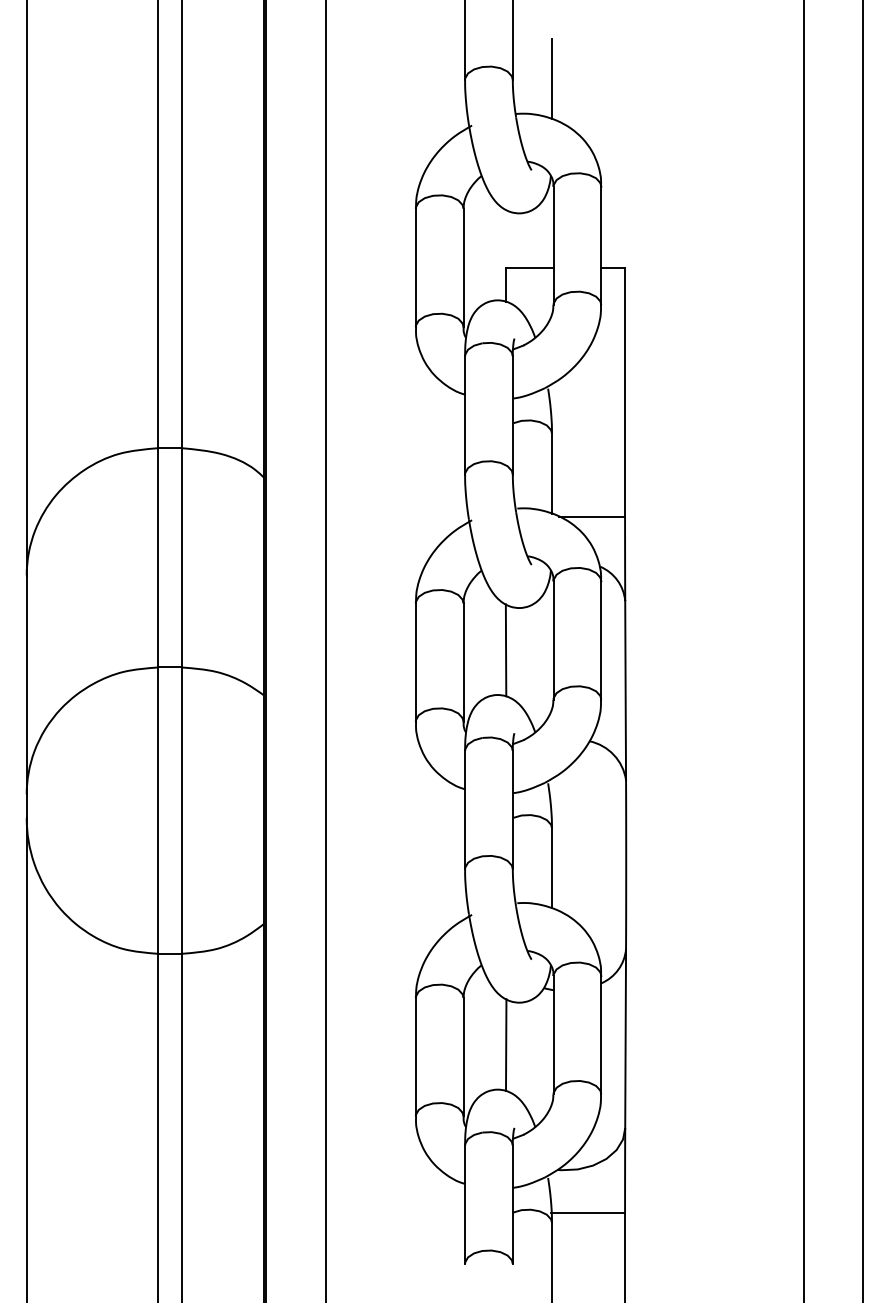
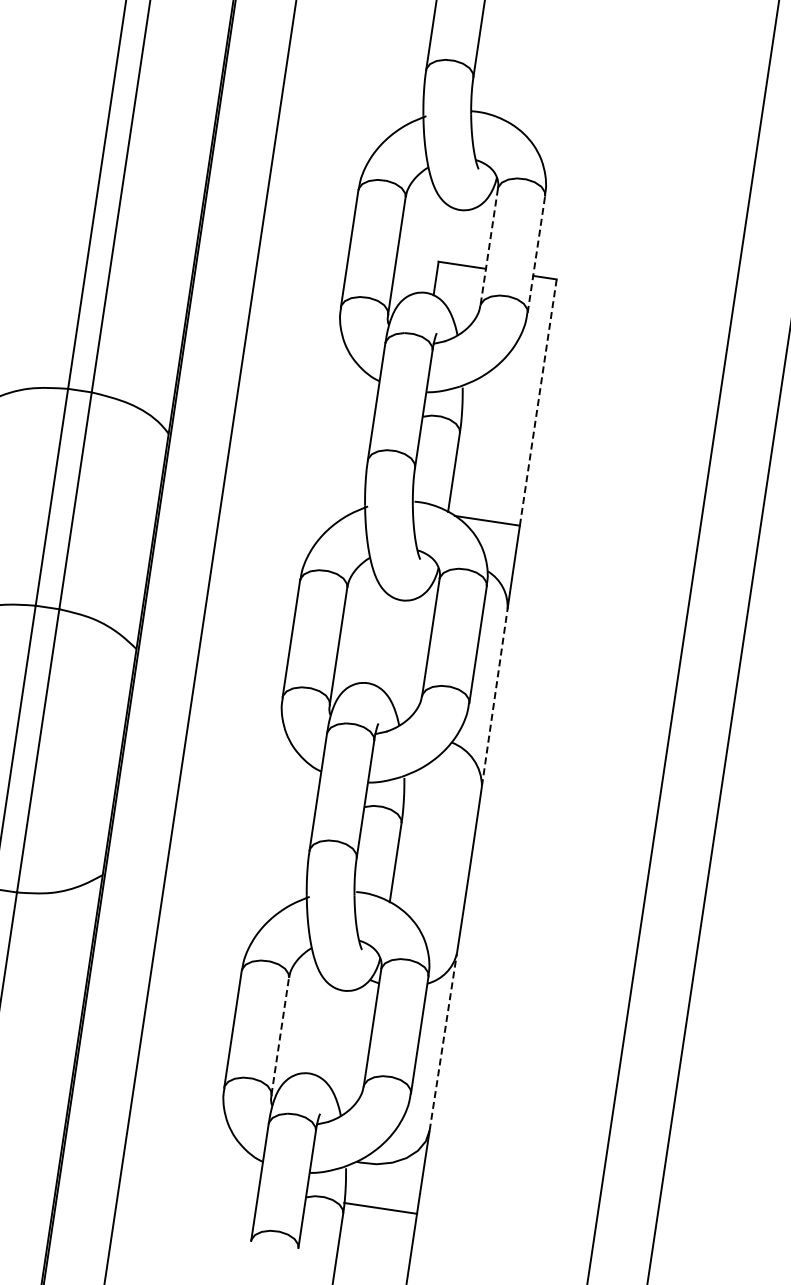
line: (552, 79) -> (512, 82), removed
line: (601, 245) -> (536, 253), solid -> dashed
line: (553, 246) -> (489, 247), solid -> dashed
line: (625, 392) -> (538, 402), solid -> dashed
line: (505, 650) -> (381, 640), removed
line: (625, 690) -> (494, 697), solid -> dashed
line: (625, 1038) -> (443, 1041), solid -> dashed
line: (506, 1044) -> (324, 1030), removed
line: (463, 1056) -> (280, 1035), solid -> dashed

